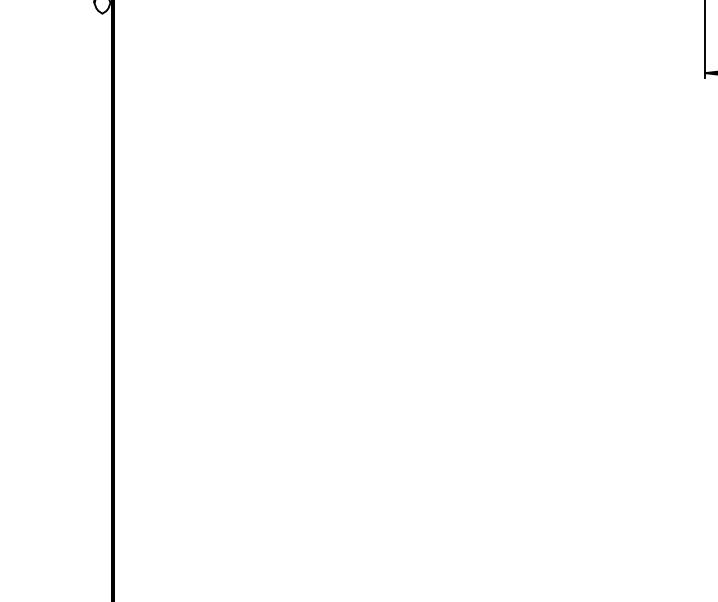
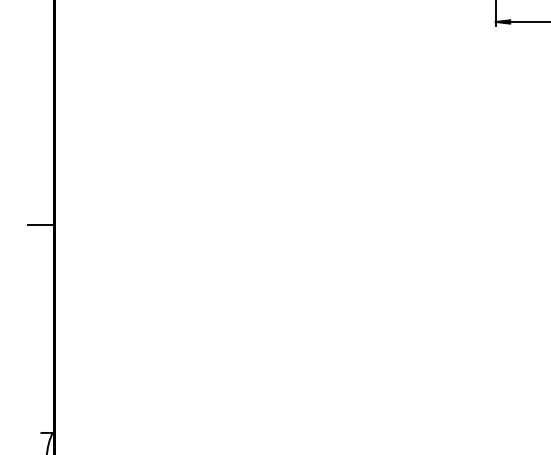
line: (94, 344) -> (40, 224), added

